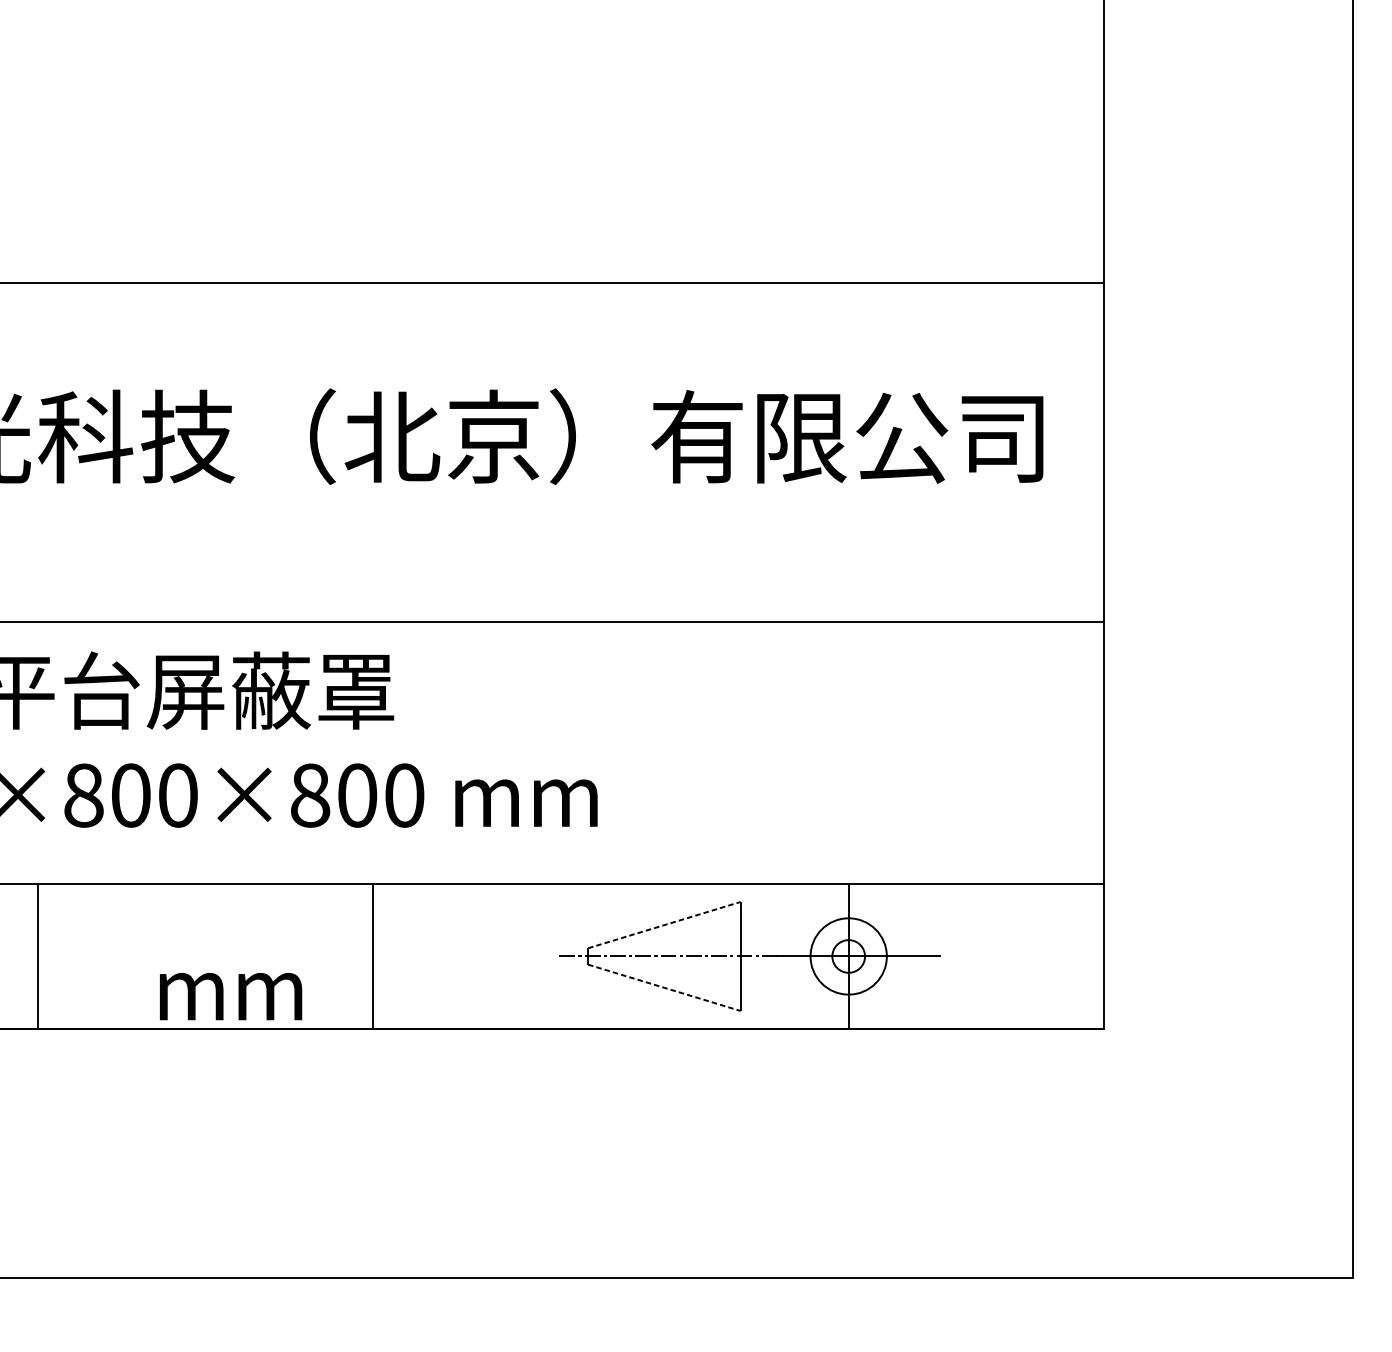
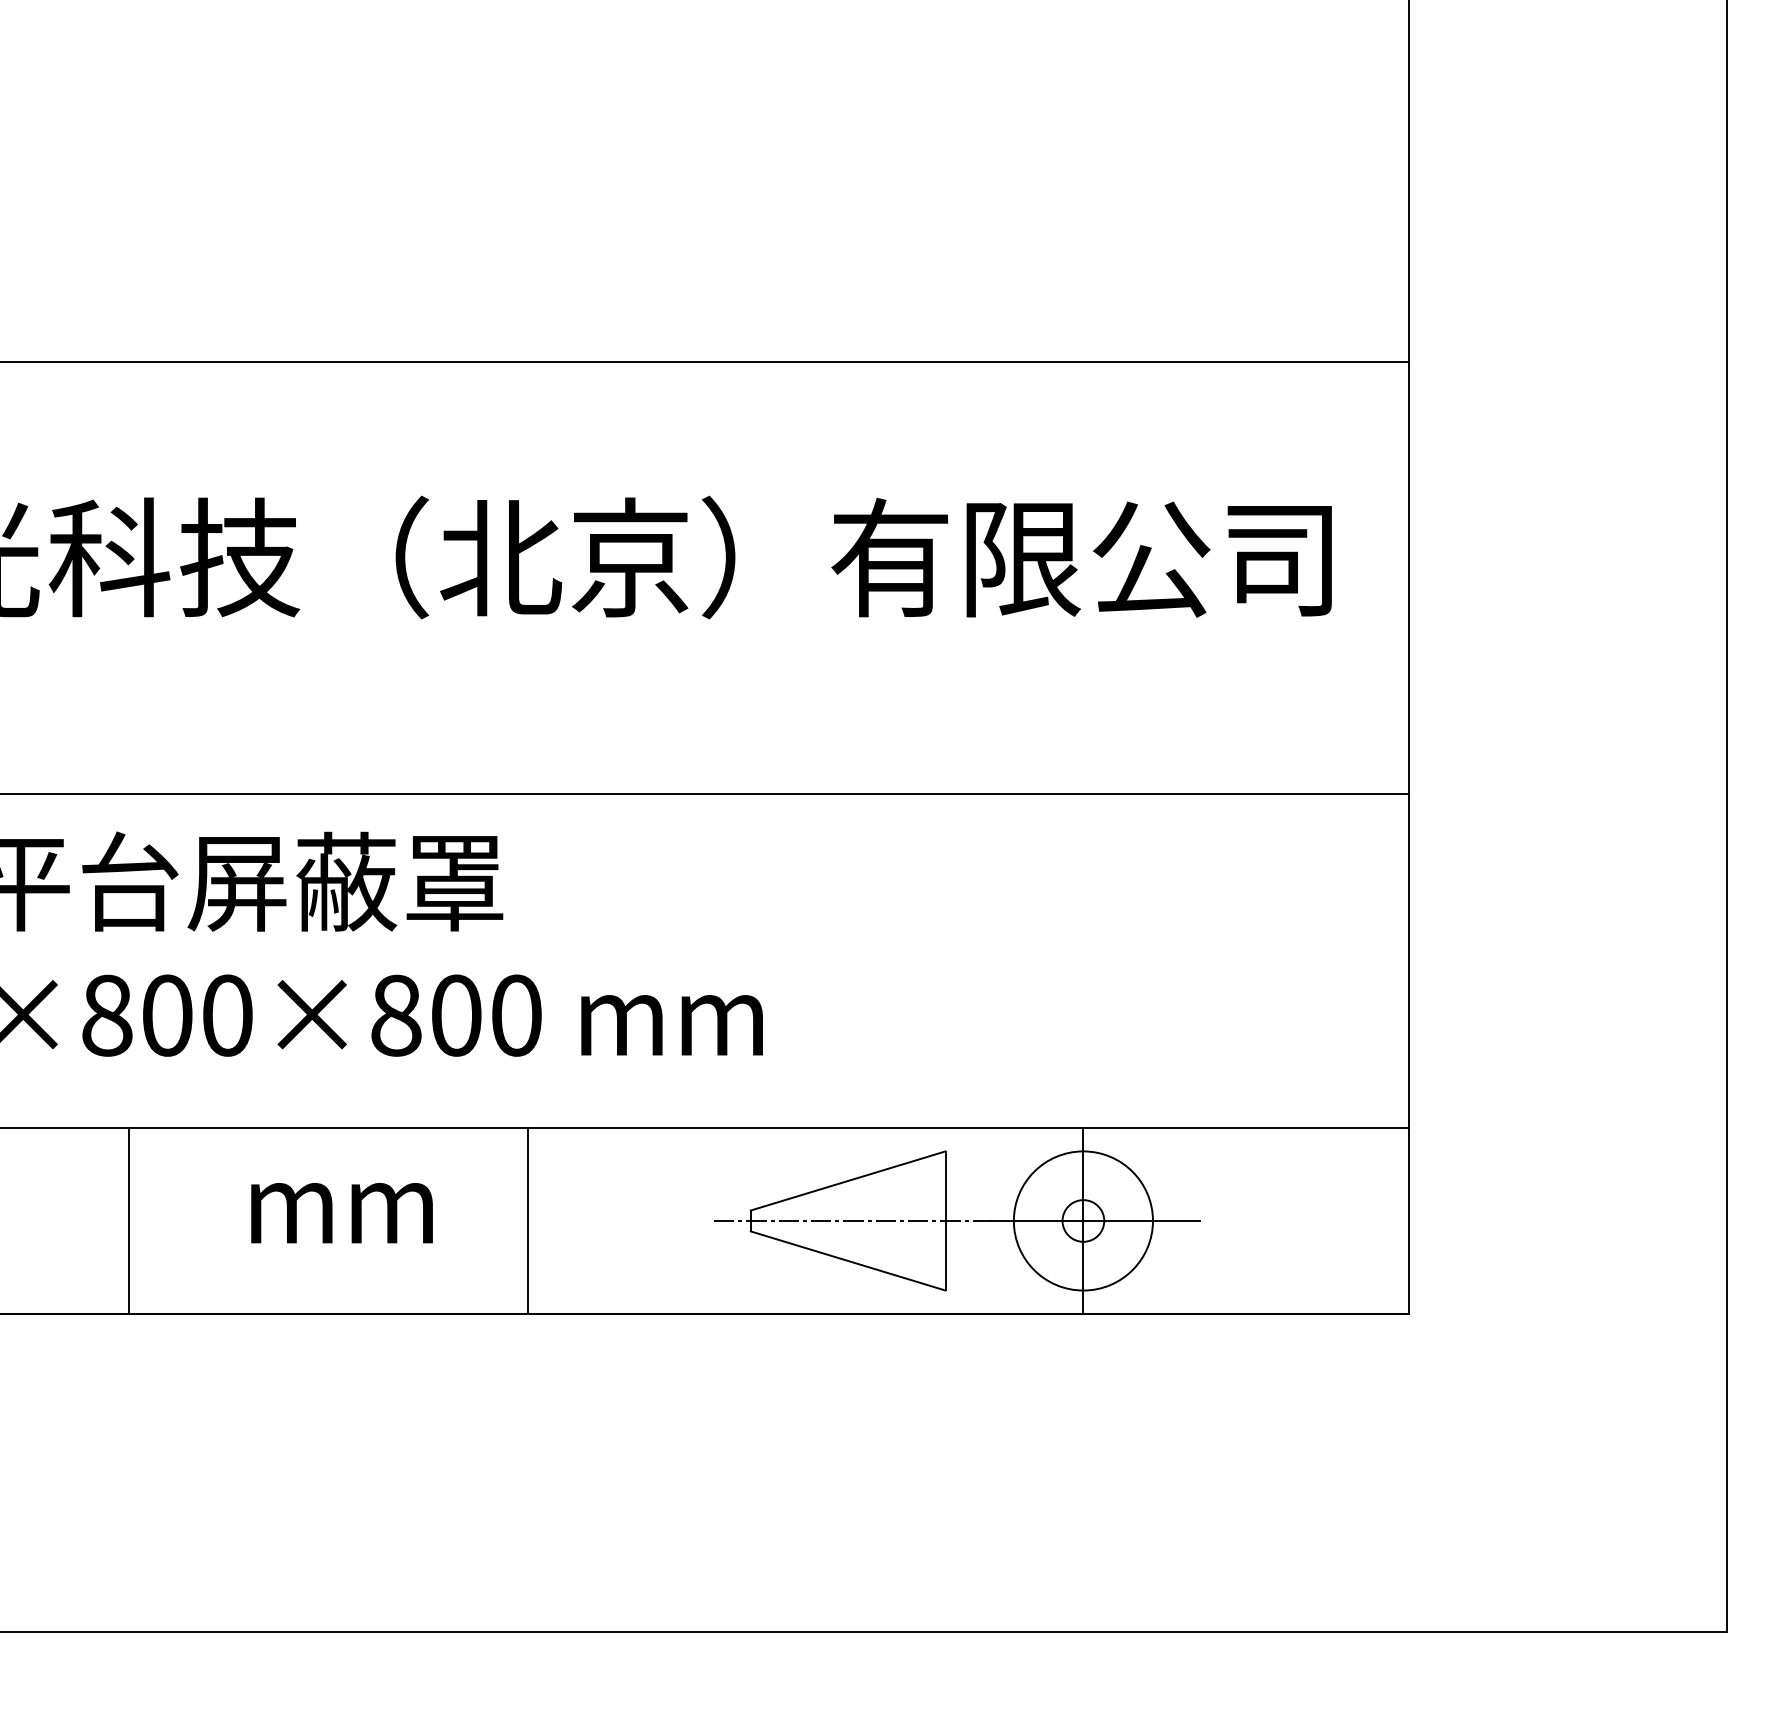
line: (664, 924) -> (848, 1180), dashed -> solid
line: (37, 956) -> (128, 1220), moved
line: (373, 956) -> (528, 1220), moved
circle: (847, 956) -> (1082, 1220), size x1.43
line: (664, 987) -> (848, 1260), dashed -> solid
text: (230, 996) -> (341, 1213), moved

